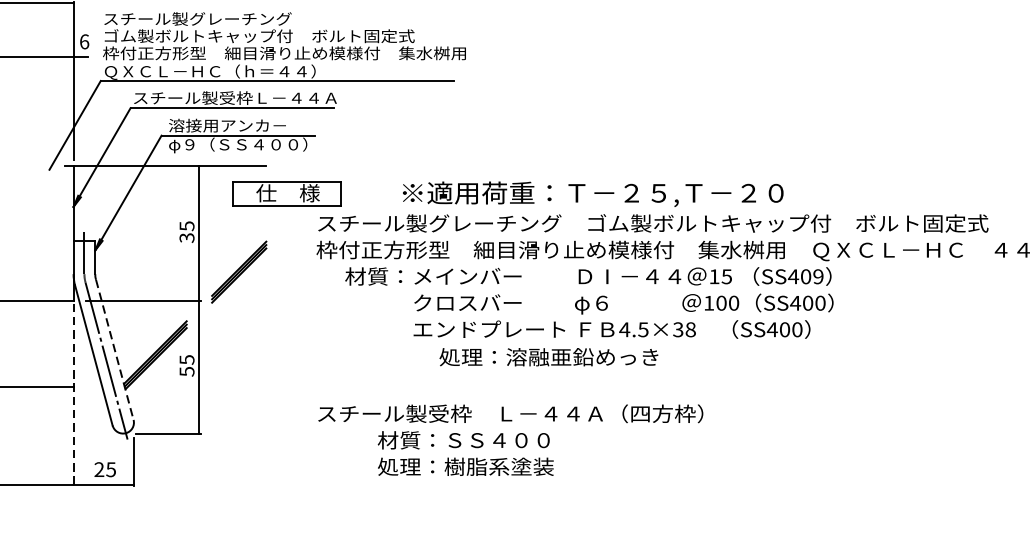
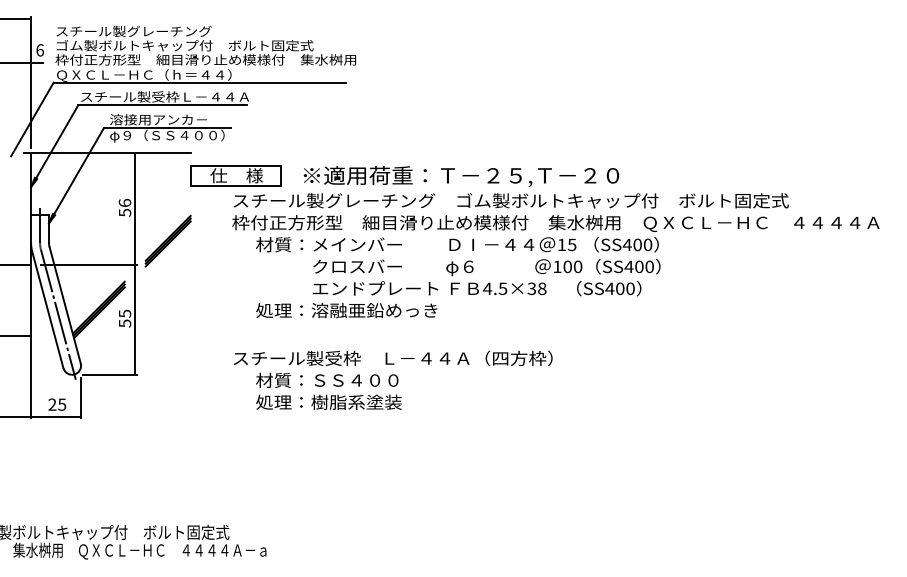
part: (286, 192) -> (235, 175), moved
text: (186, 231) -> (124, 207), 35 -> 56
text: (817, 276) -> (647, 244), SS409 -> SS400
line: (115, 349) -> (65, 305), dashed -> solid
text: (548, 357) -> (346, 310), moved
line: (74, 395) -> (31, 343), dashed -> solid
text: (465, 452) -> (328, 390), moved

